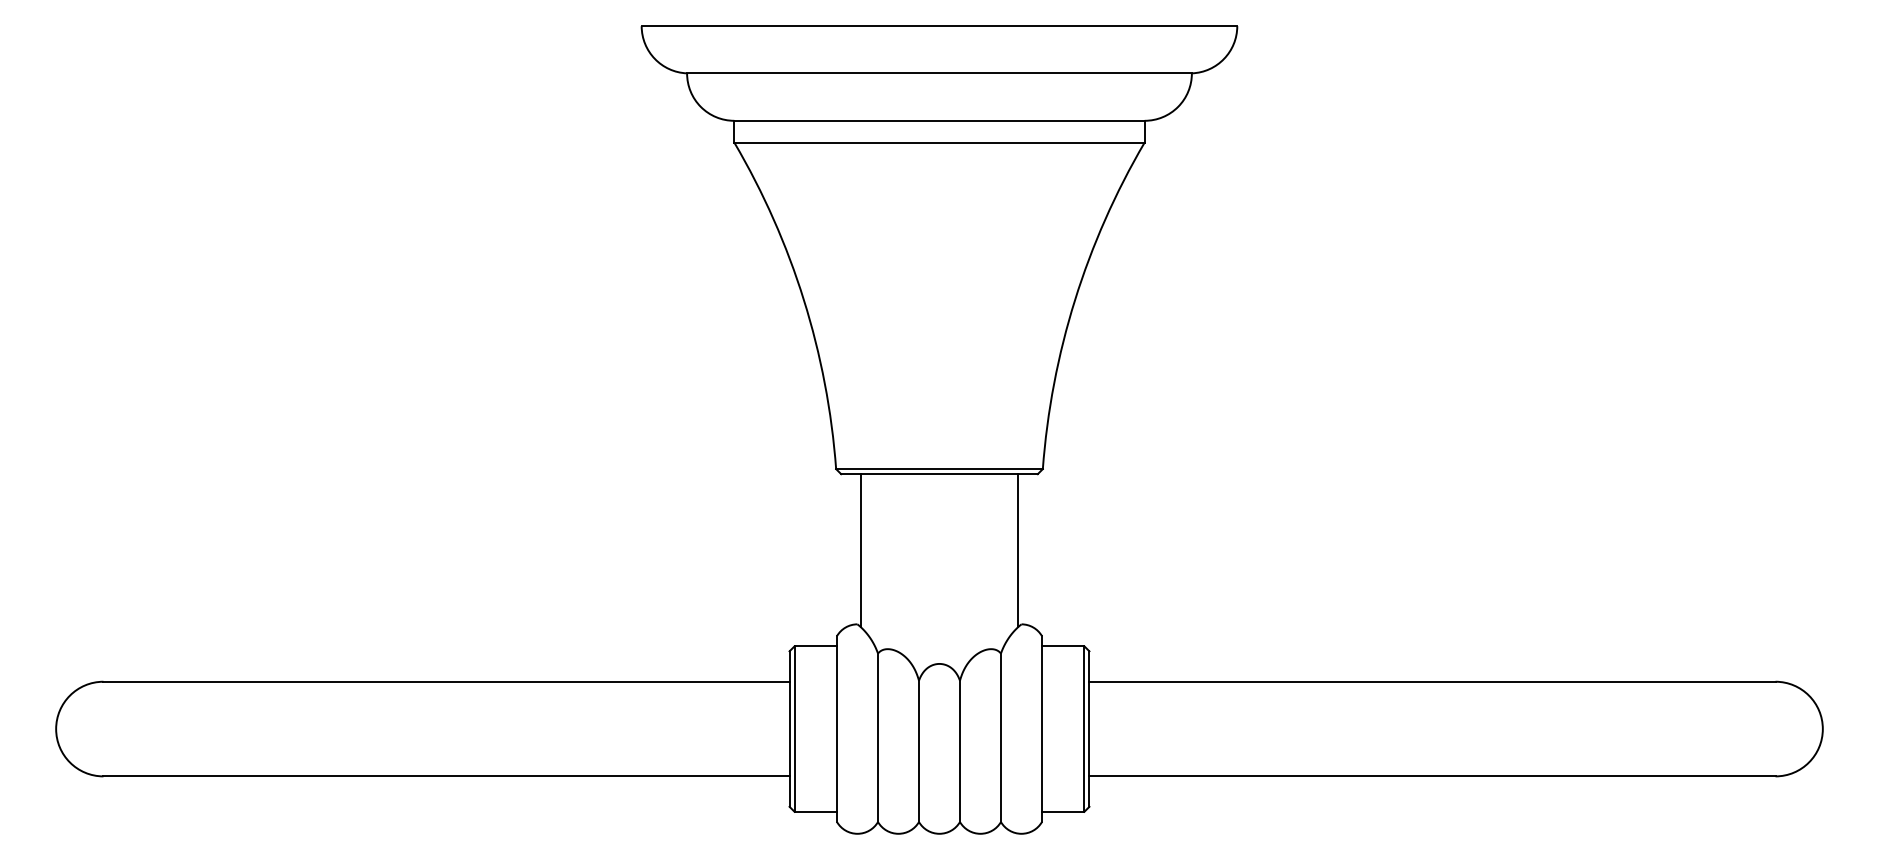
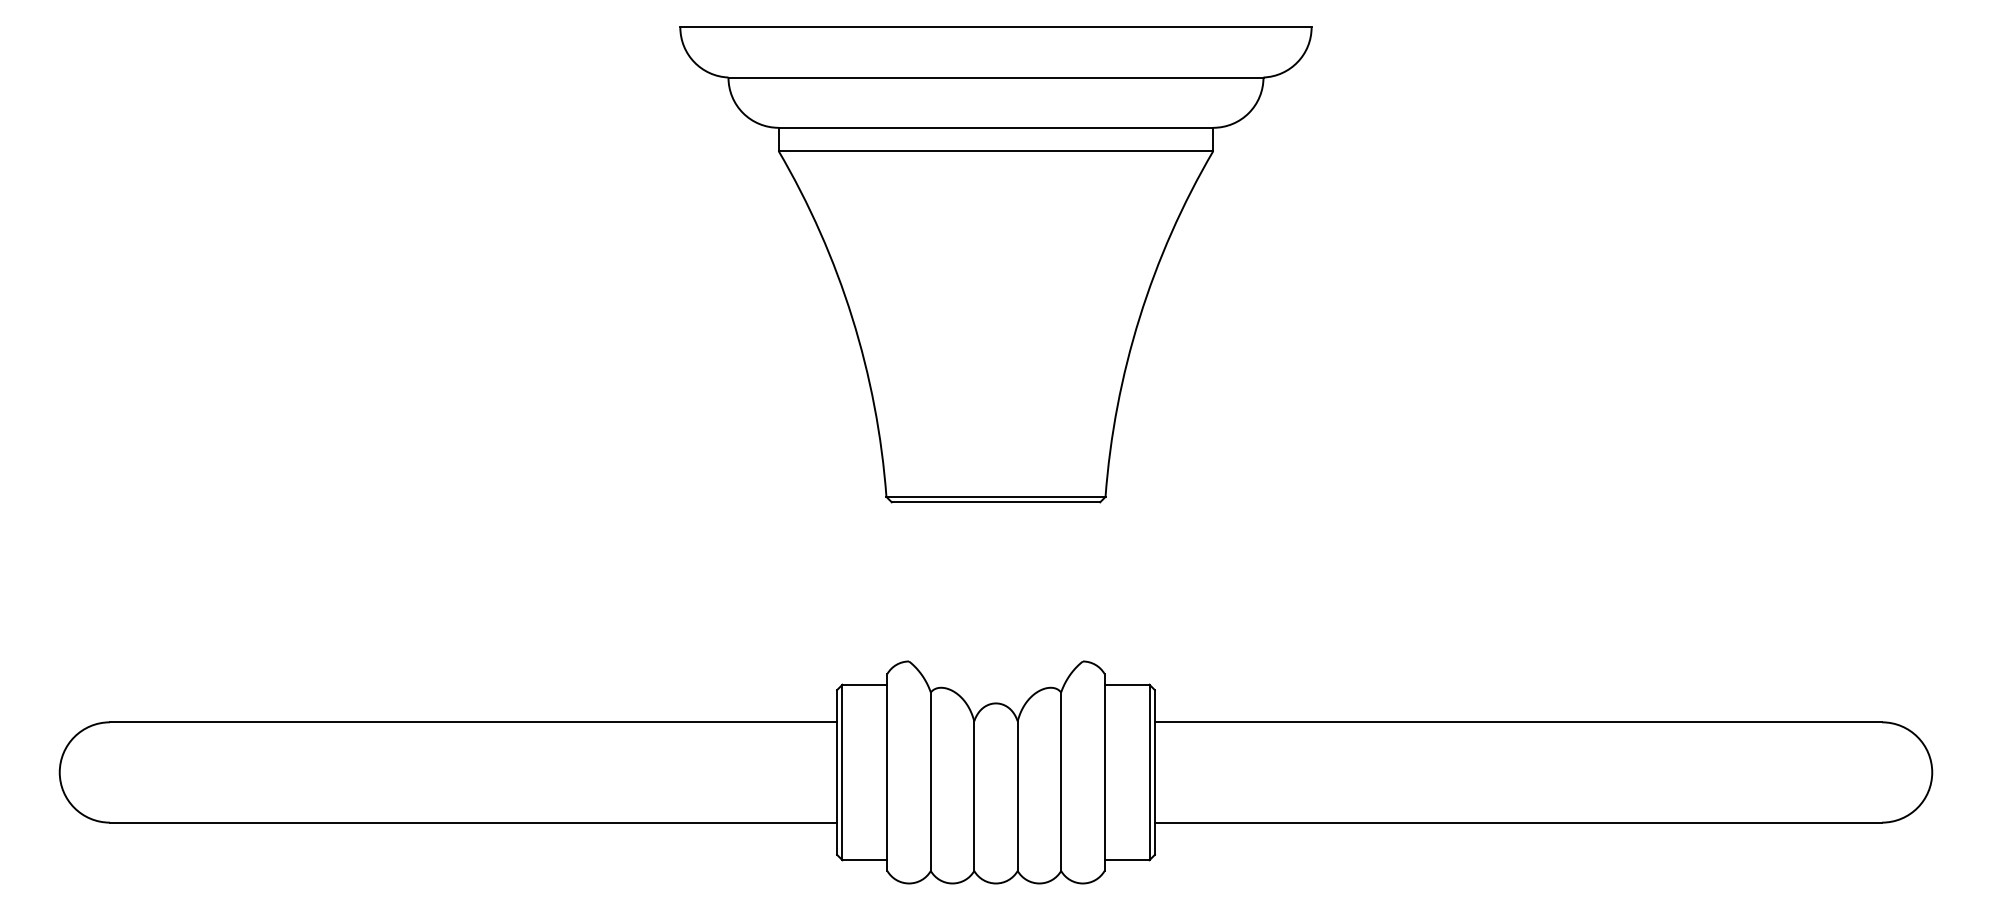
line: (860, 550) -> (912, 583), removed
line: (1018, 550) -> (1079, 583), removed

